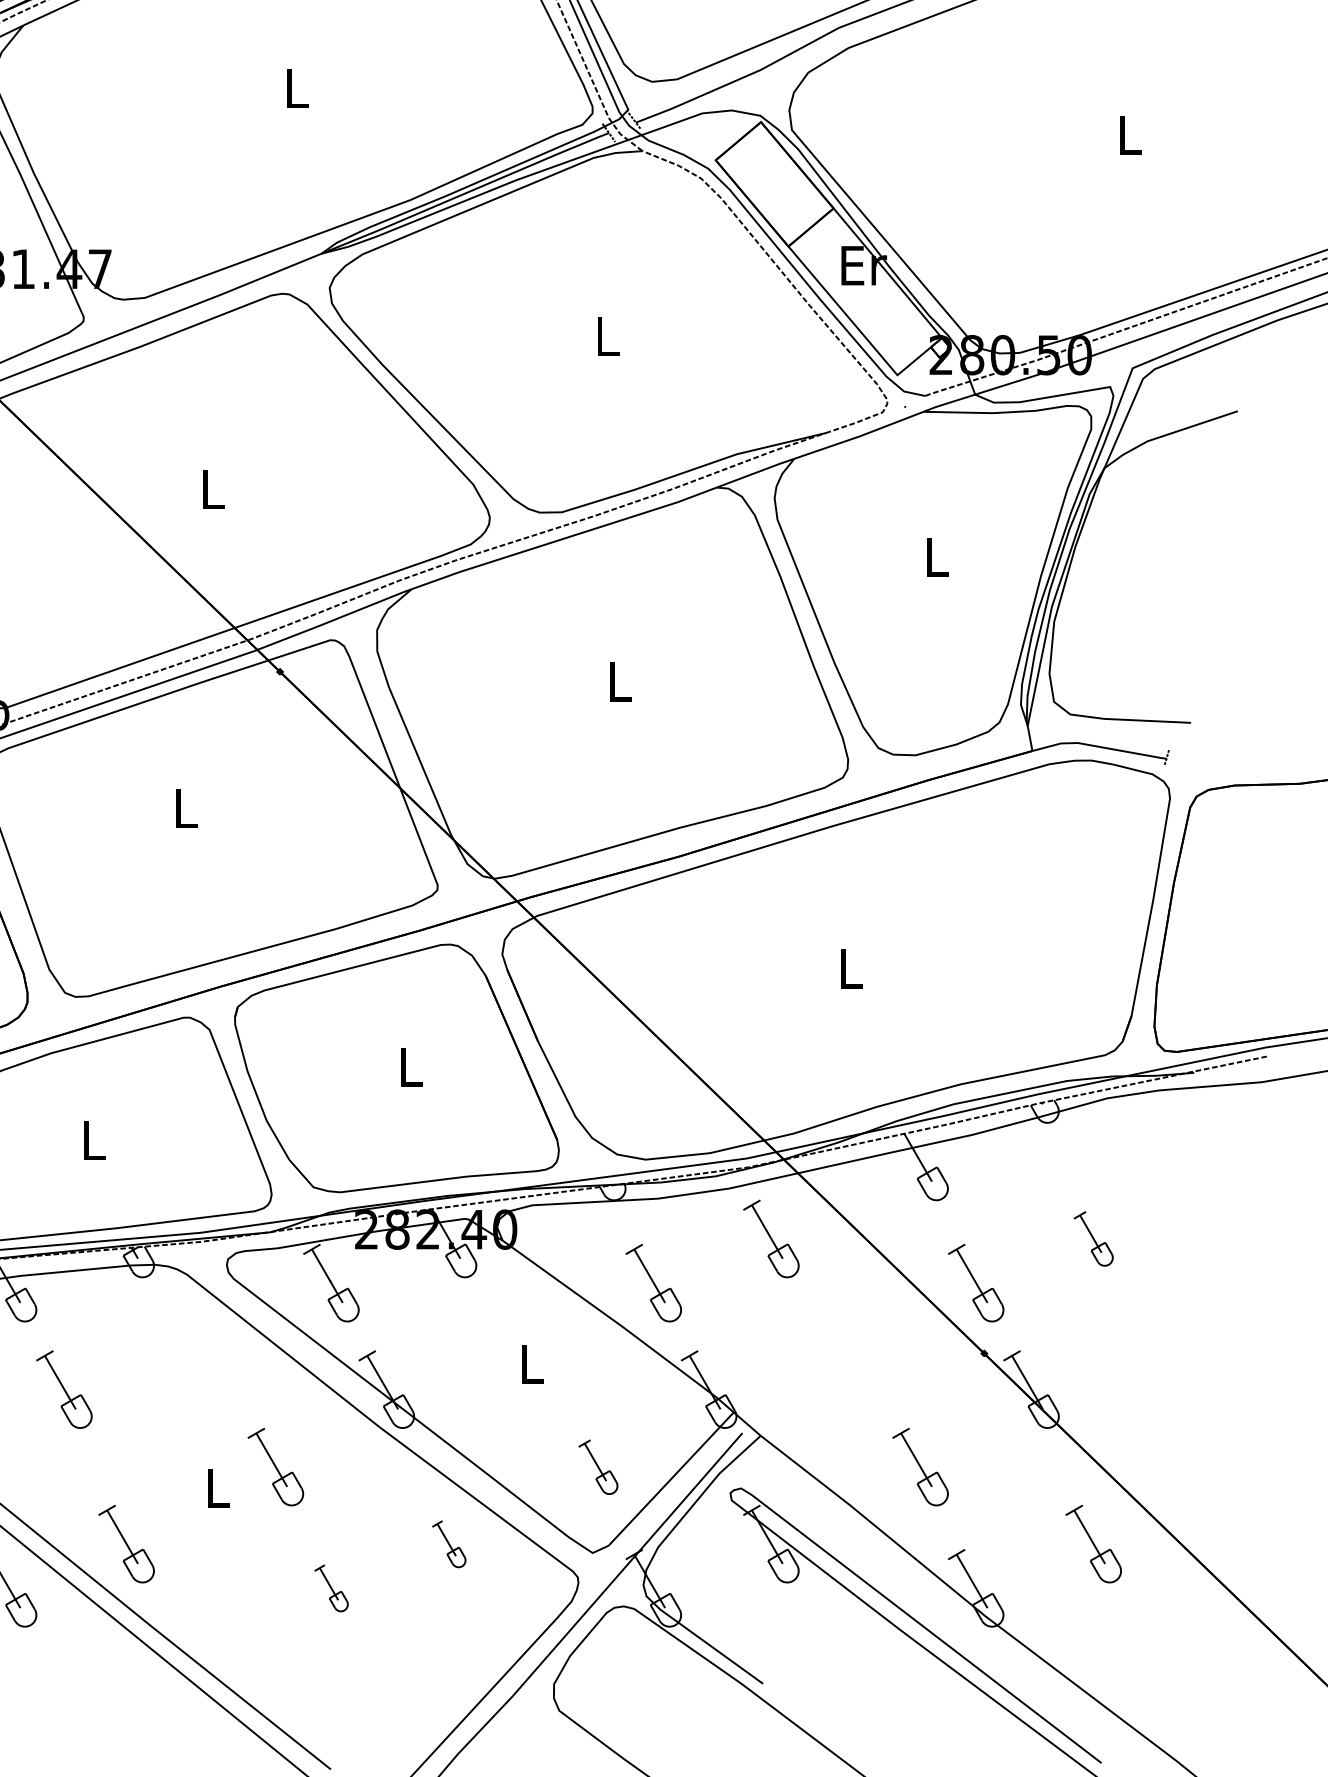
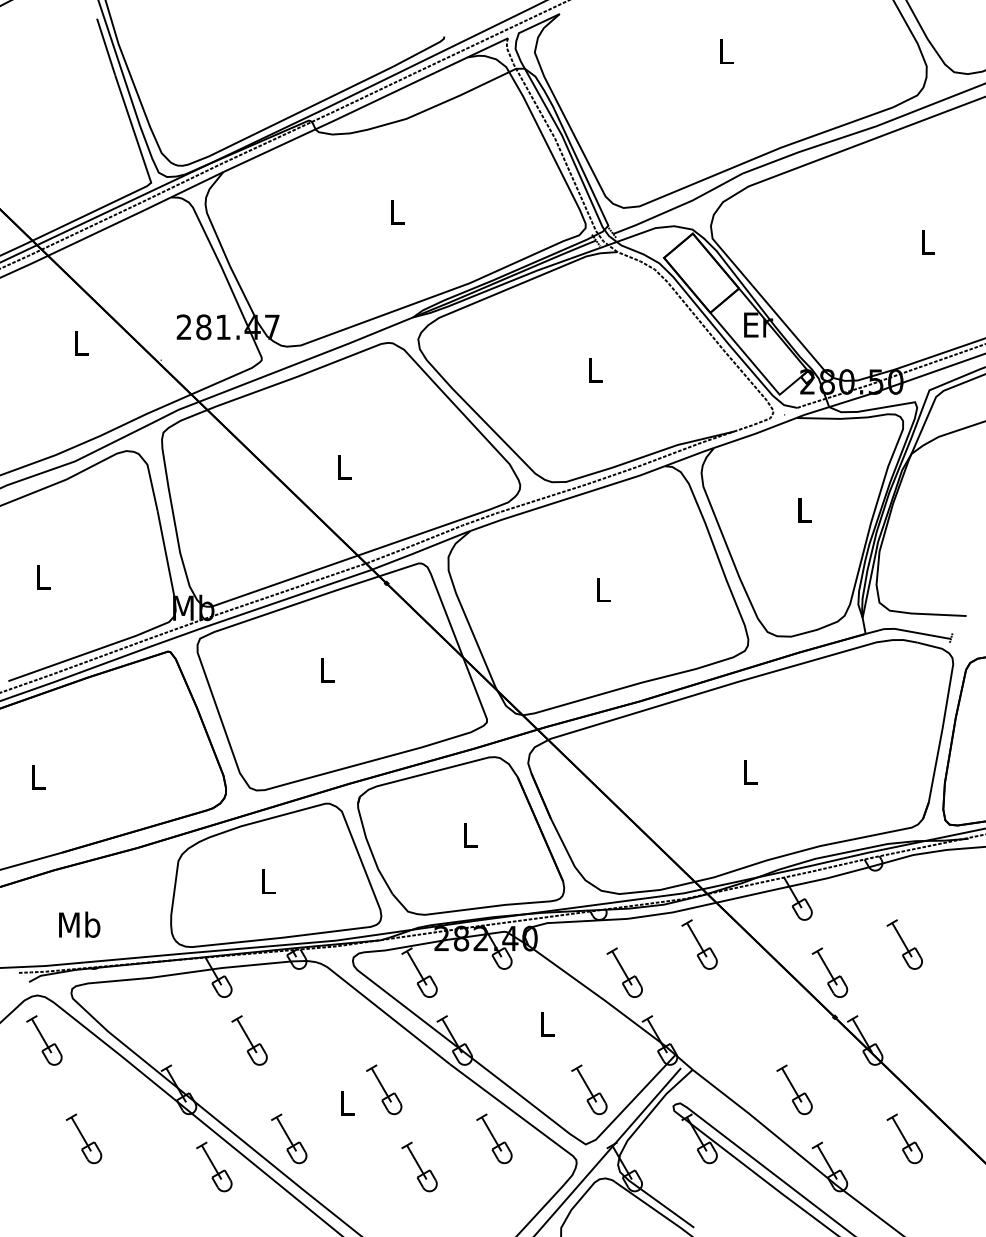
part: (1093, 1238) -> (904, 944), size x1.43
part: (598, 1466) -> (589, 1089), size x1.43
part: (449, 1543) -> (494, 1138), size x1.67
part: (331, 1587) -> (419, 1166), size x1.67

